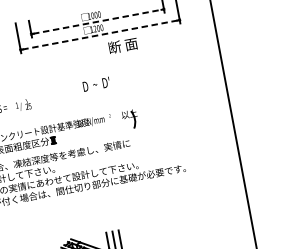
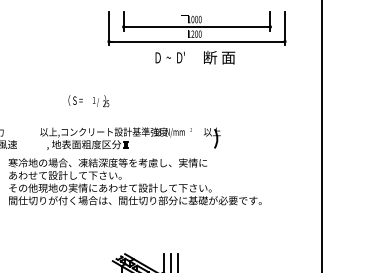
line: (98, 21) -> (197, 26), dashed -> solid
line: (100, 34) -> (197, 41), dashed -> solid
text: (95, 84) -> (169, 57), moved

